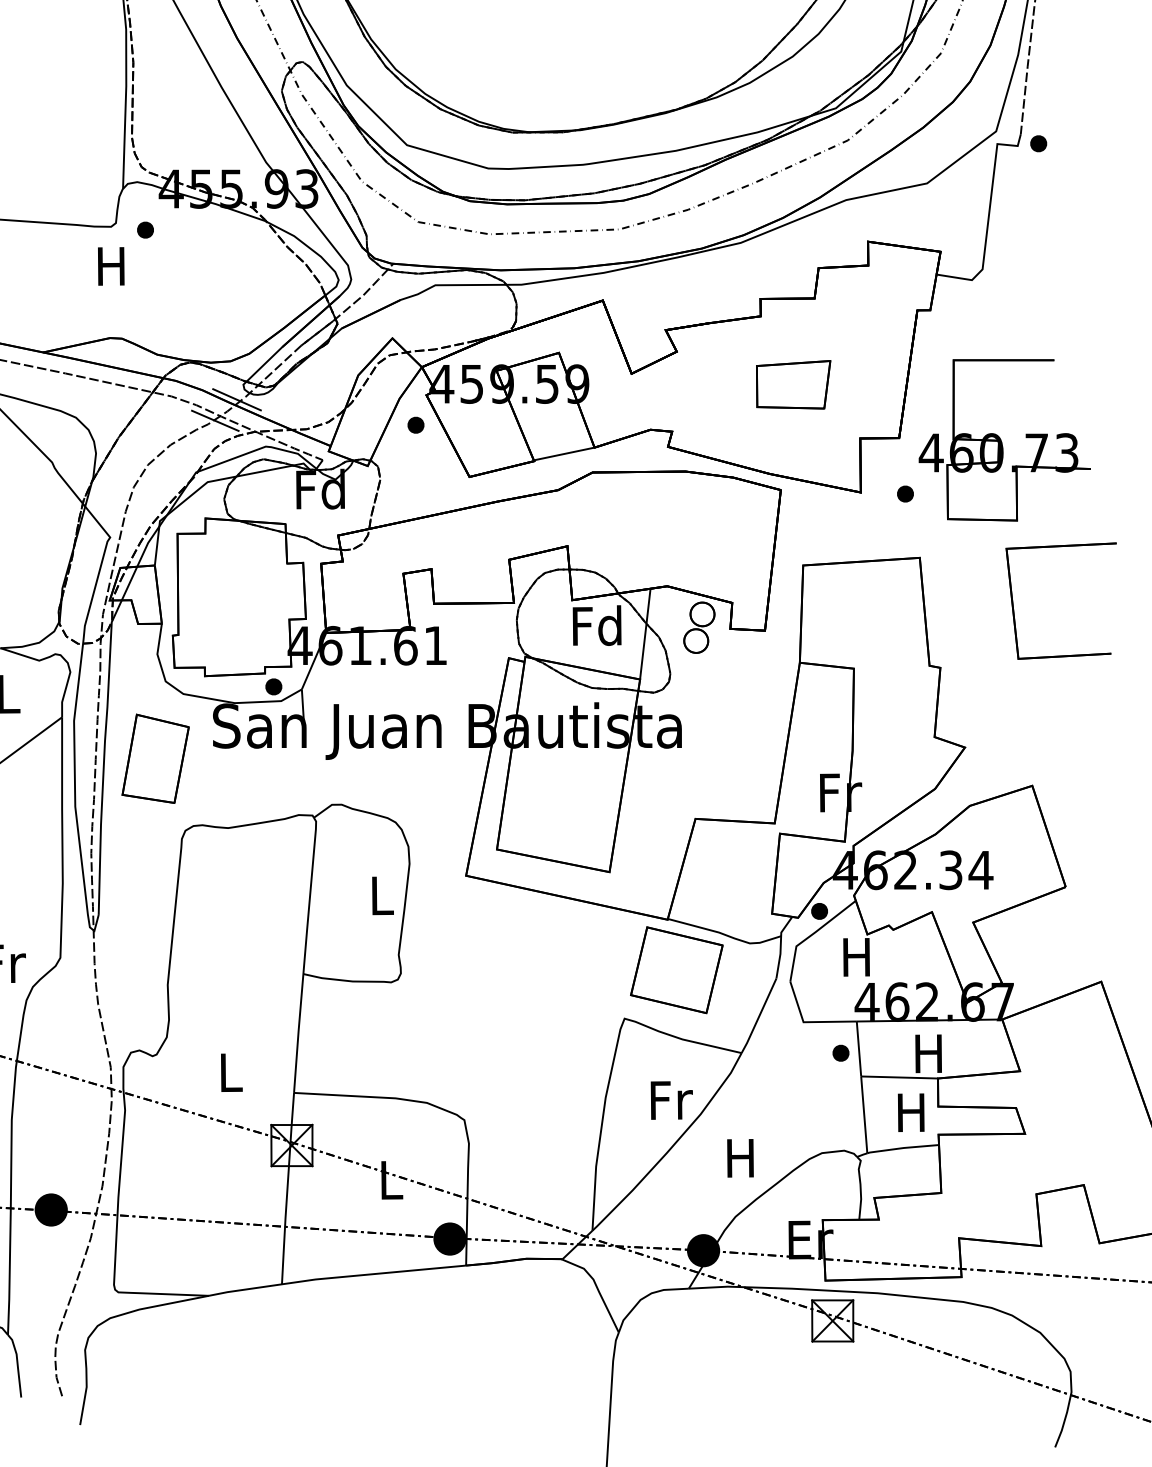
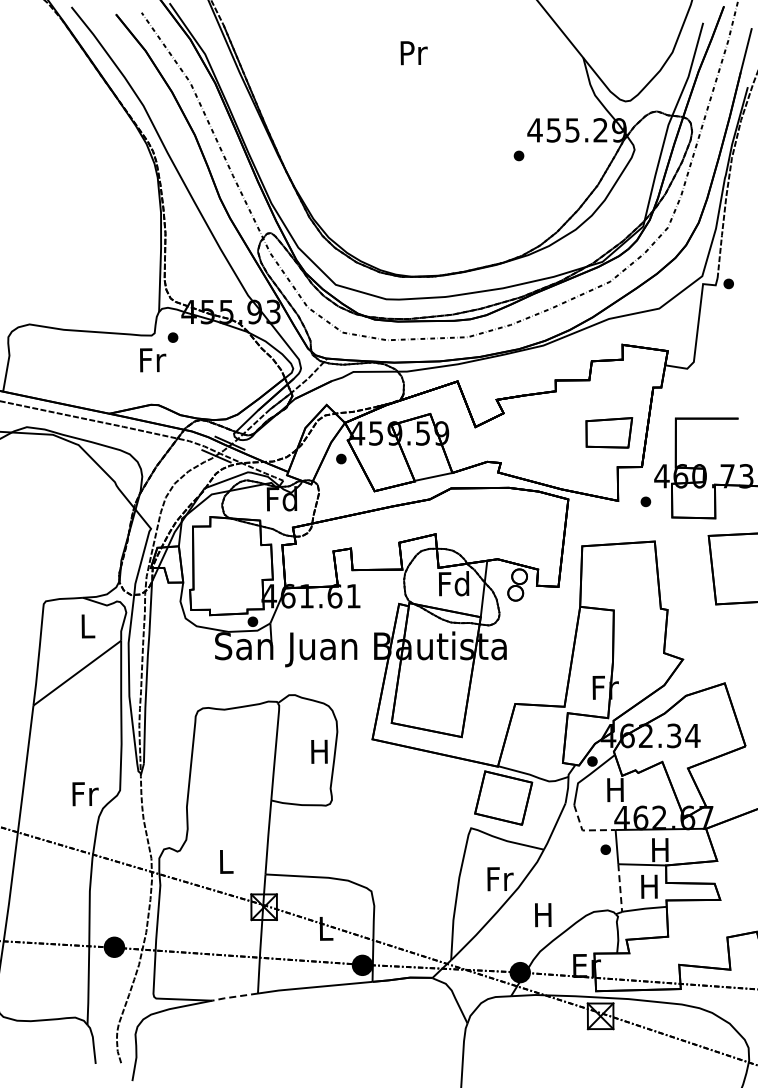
text: (114, 266) -> (153, 360), H -> Fr
part: (793, 384) -> (609, 432), moved
part: (154, 758) -> (178, 666), removed
text: (380, 895) -> (319, 751), L -> H
line: (808, 1022) -> (585, 830), solid -> dashed
line: (864, 1115) -> (620, 888), solid -> dashed
line: (244, 1289) -> (234, 996), solid -> dashed

